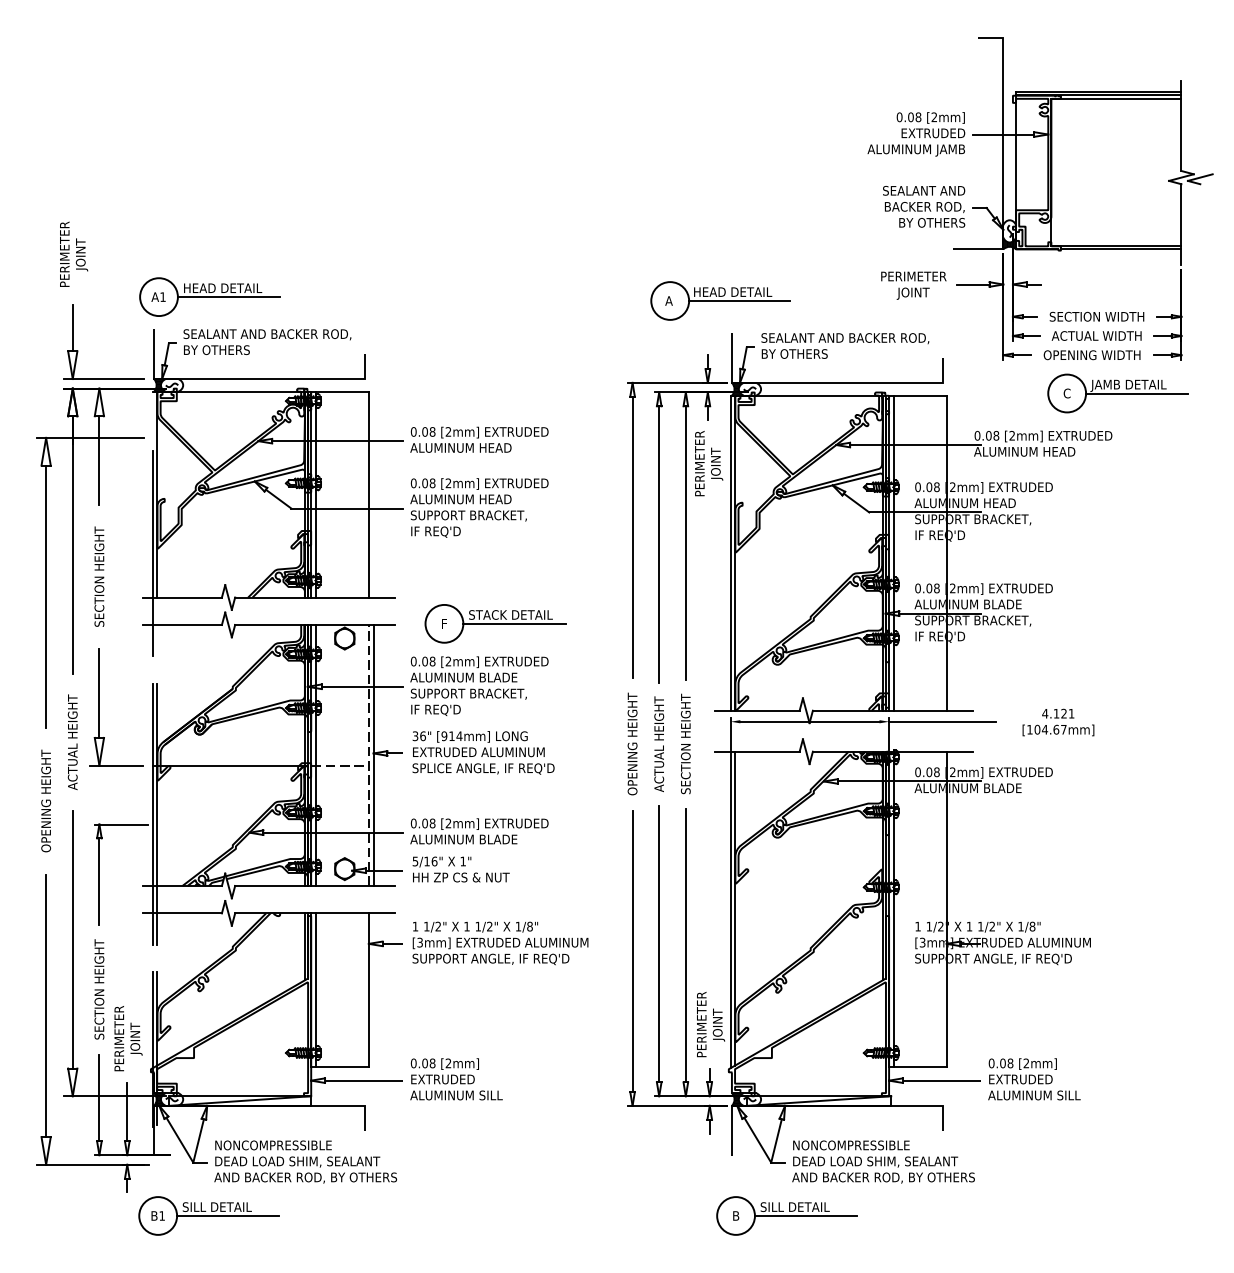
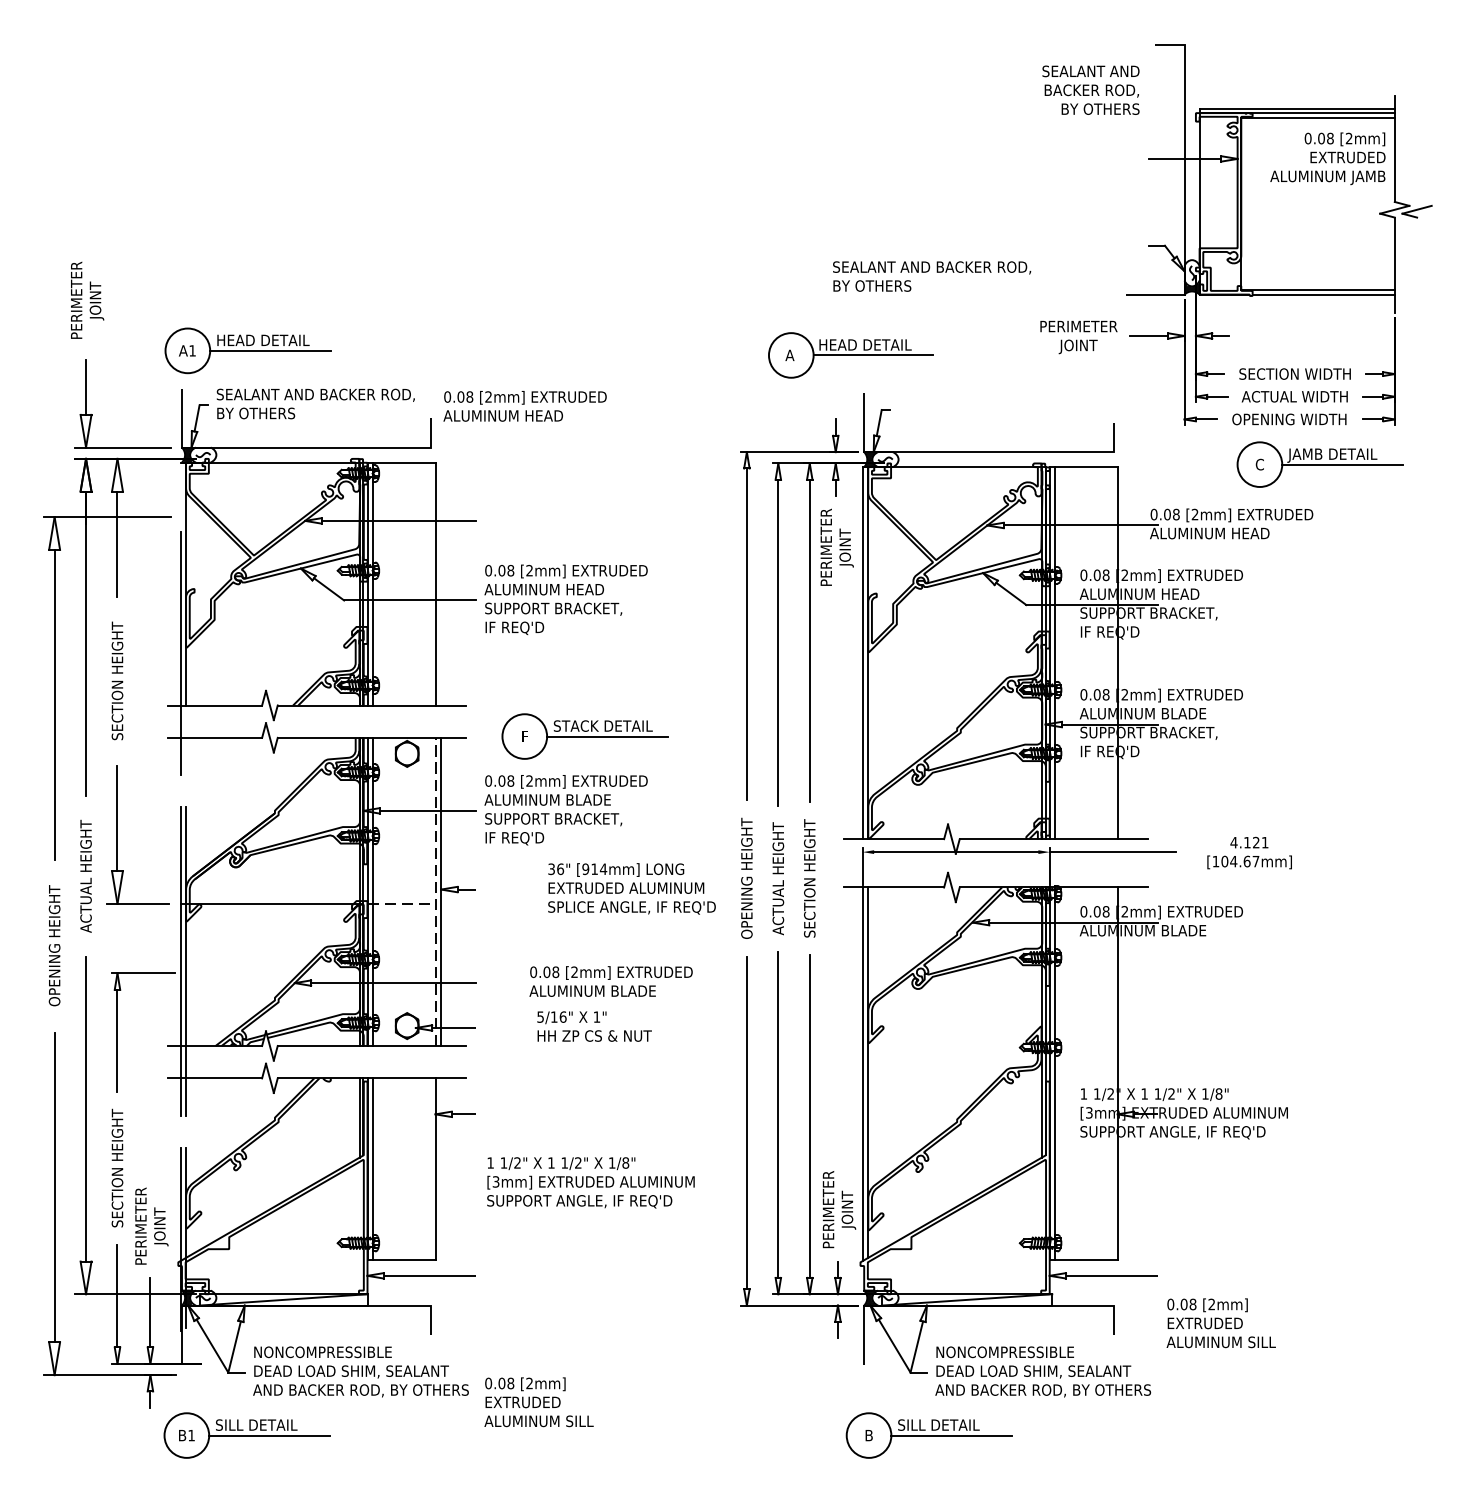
text: (916, 134) -> (1327, 158), moved
text: (923, 206) -> (1090, 89), moved
text: (845, 345) -> (932, 276), moved
text: (478, 439) -> (524, 406), moved
text: (483, 752) -> (631, 888), moved
text: (478, 831) -> (610, 981), moved
text: (461, 869) -> (594, 1026), moved
text: (500, 943) -> (590, 1182), moved
text: (456, 1079) -> (538, 1402), moved
text: (1033, 1079) -> (1220, 1323), moved

